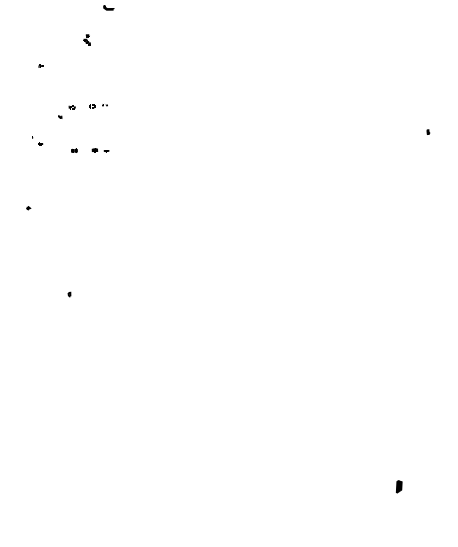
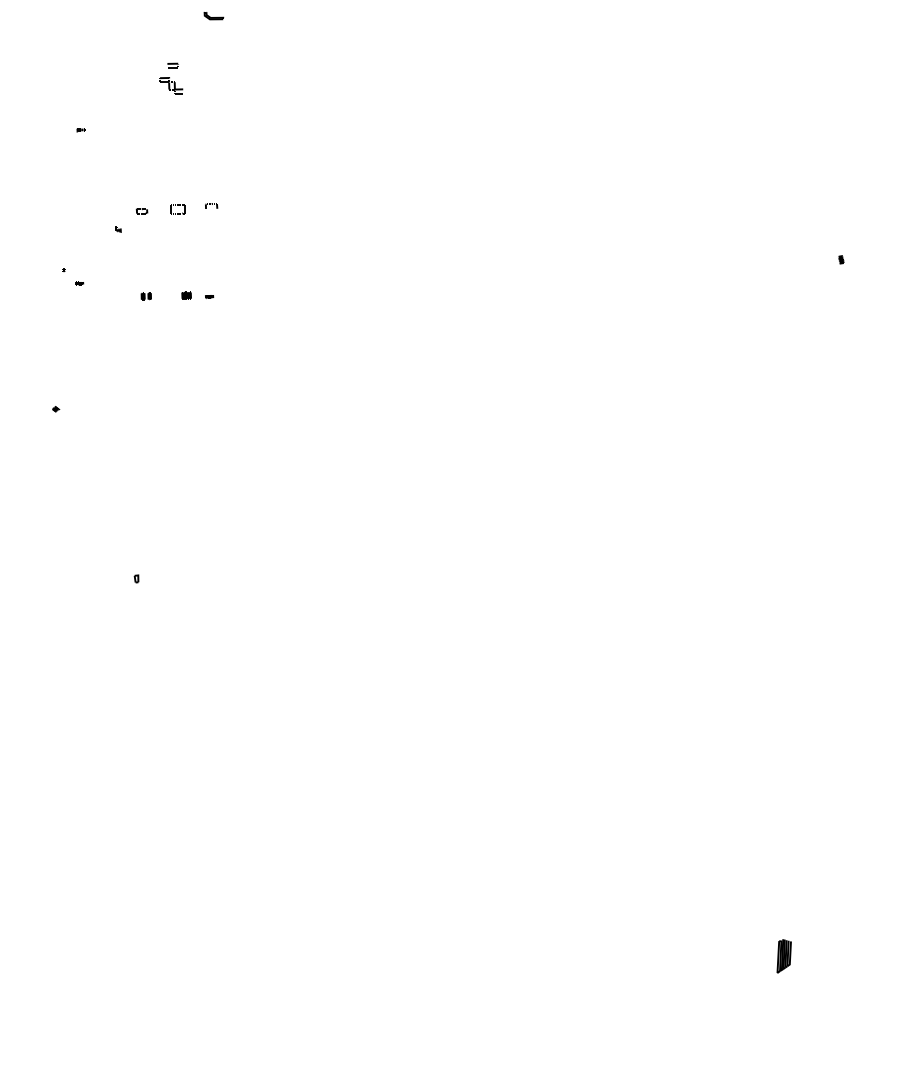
part: (86, 39) -> (170, 77), size x1.6
part: (98, 106) -> (193, 209), size x1.4
part: (399, 486) -> (784, 955), size x1.4

